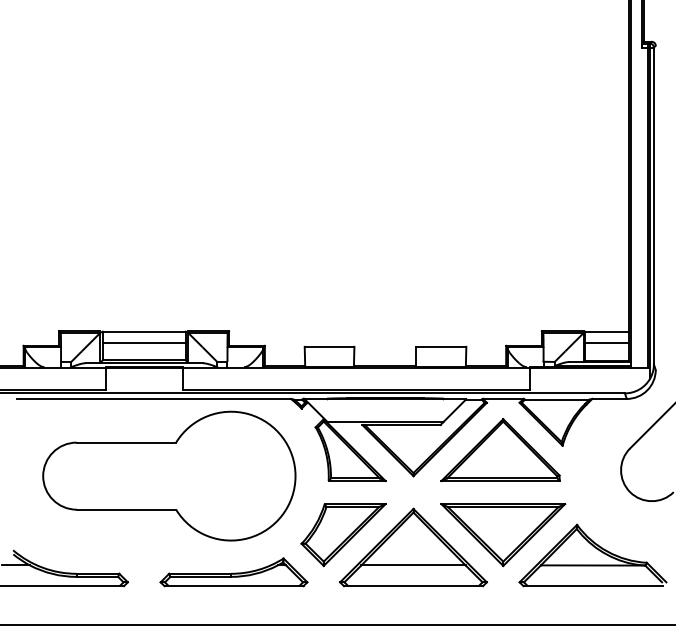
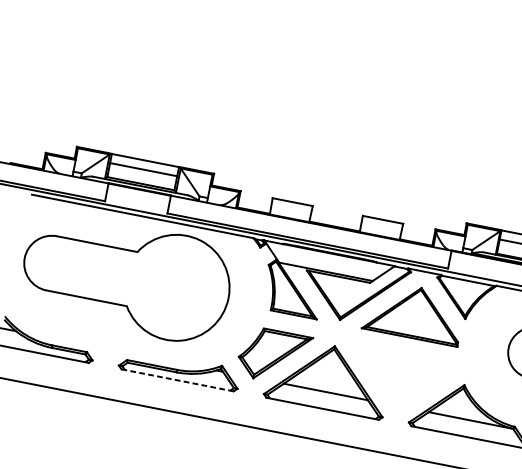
part: (169, 475) -> (126, 277), moved
part: (503, 535) -> (403, 382), removed
line: (234, 586) -> (177, 380), solid -> dashed

